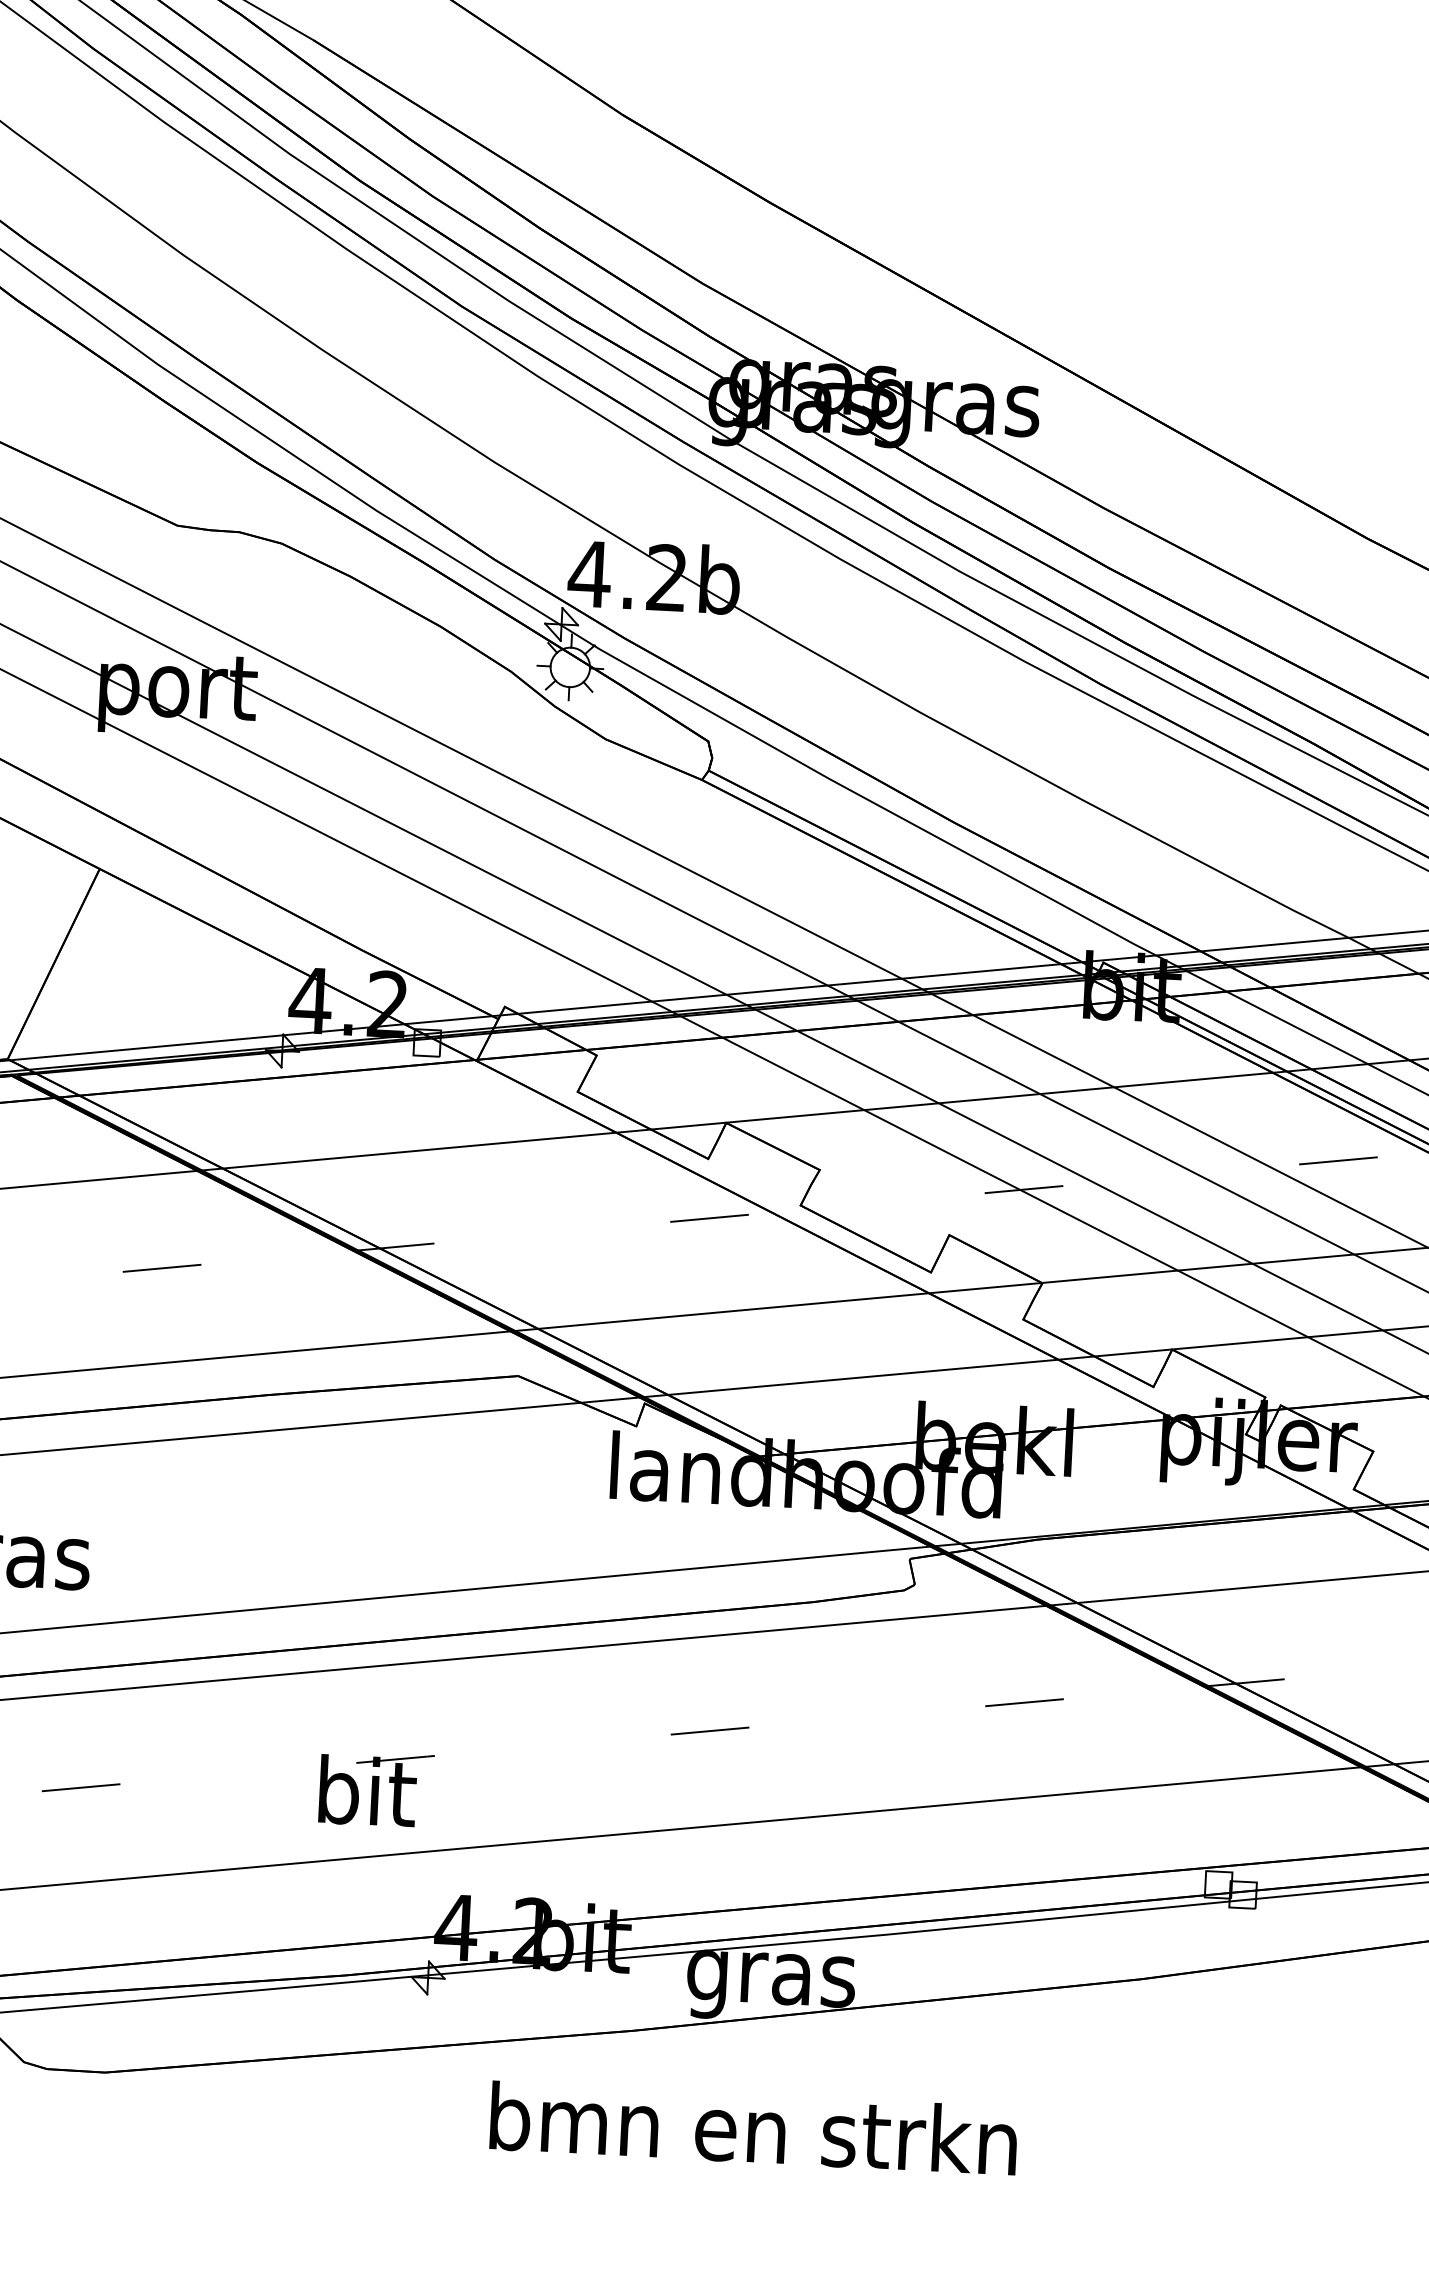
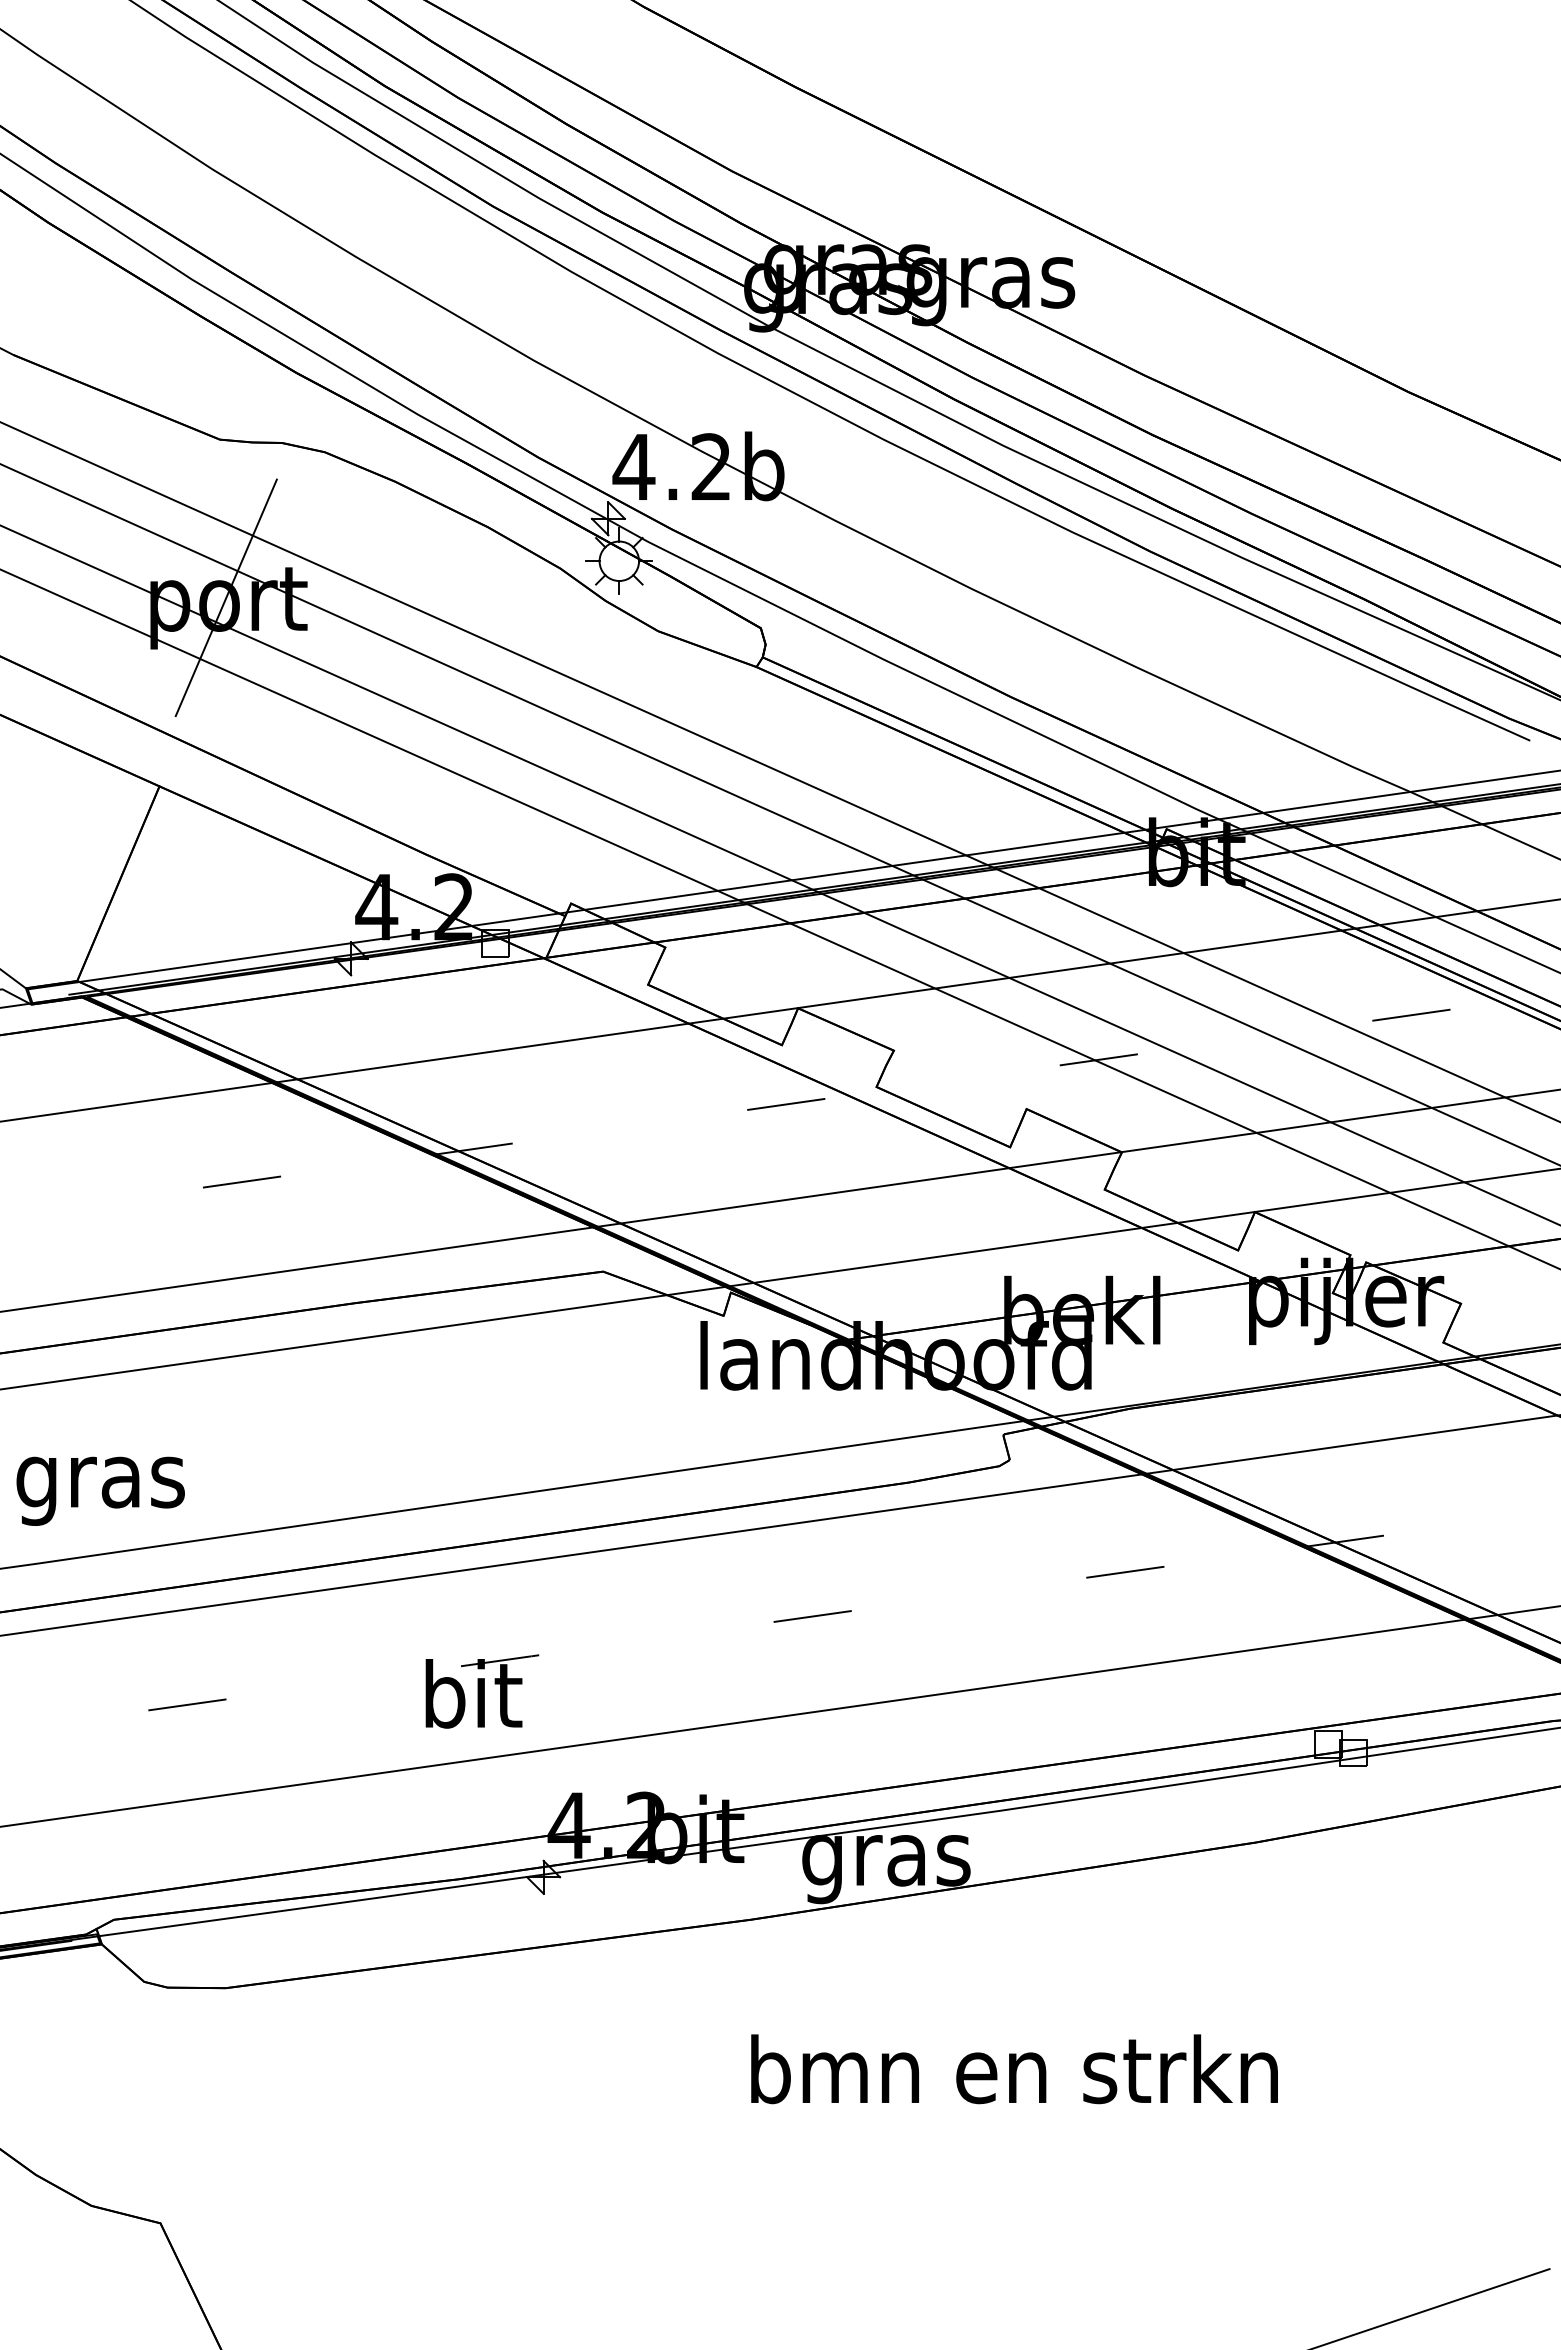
line: (175, 683) -> (225, 597), added
text: (753, 2128) -> (1014, 2069), moved

